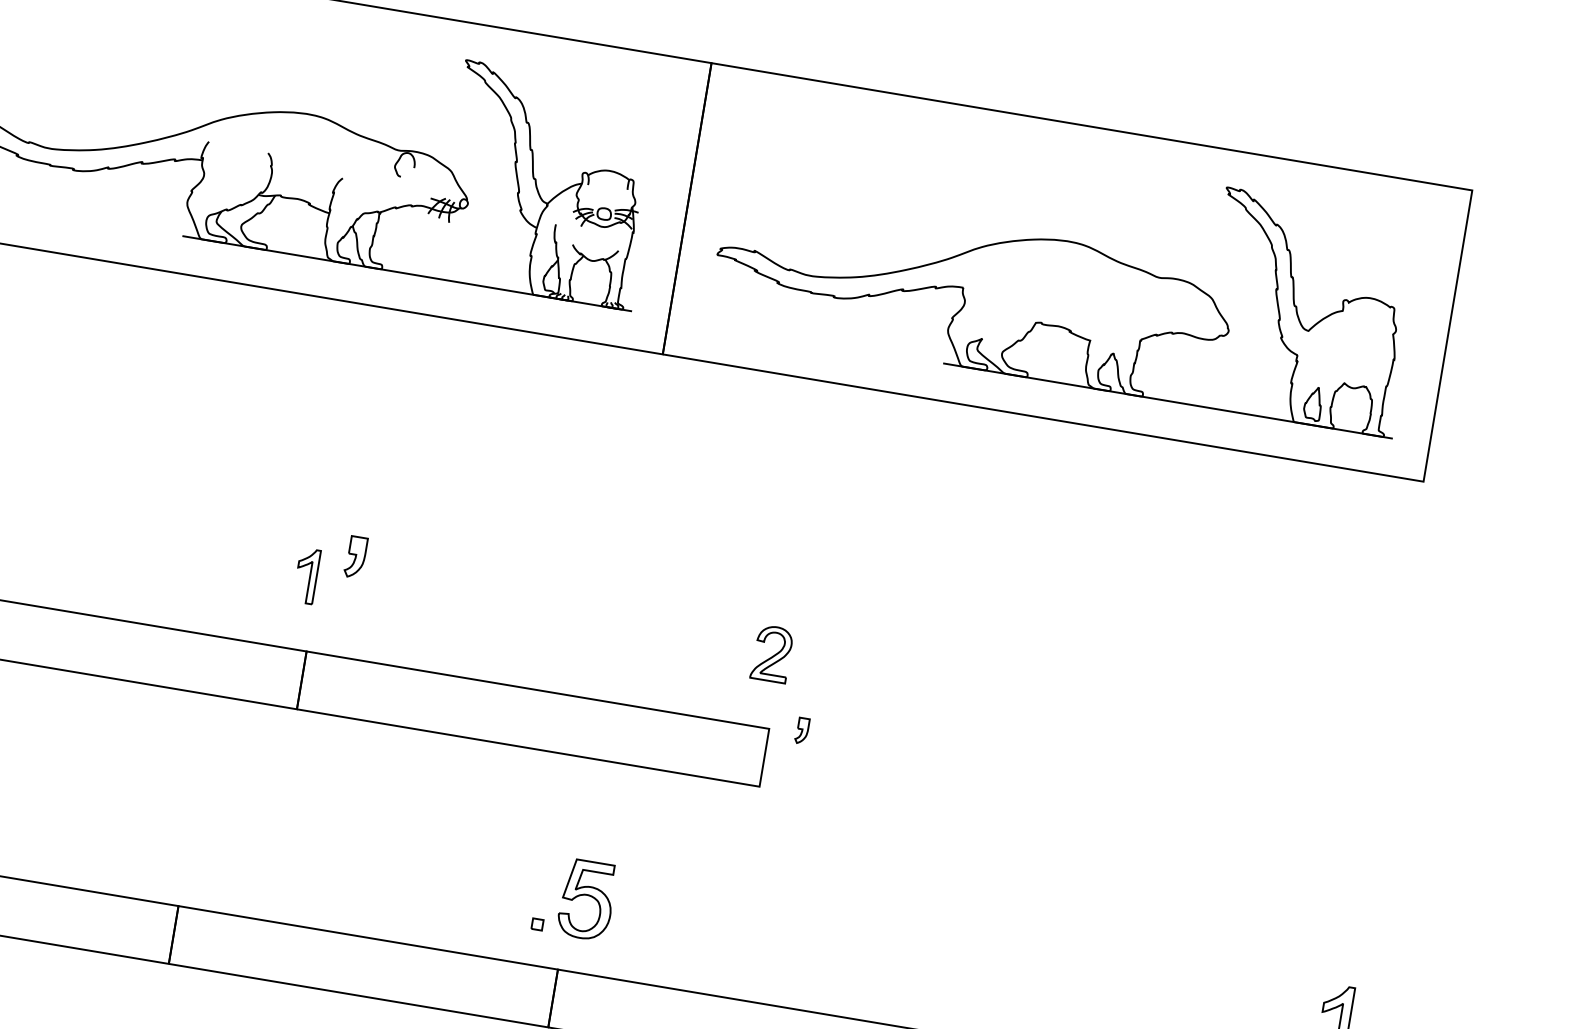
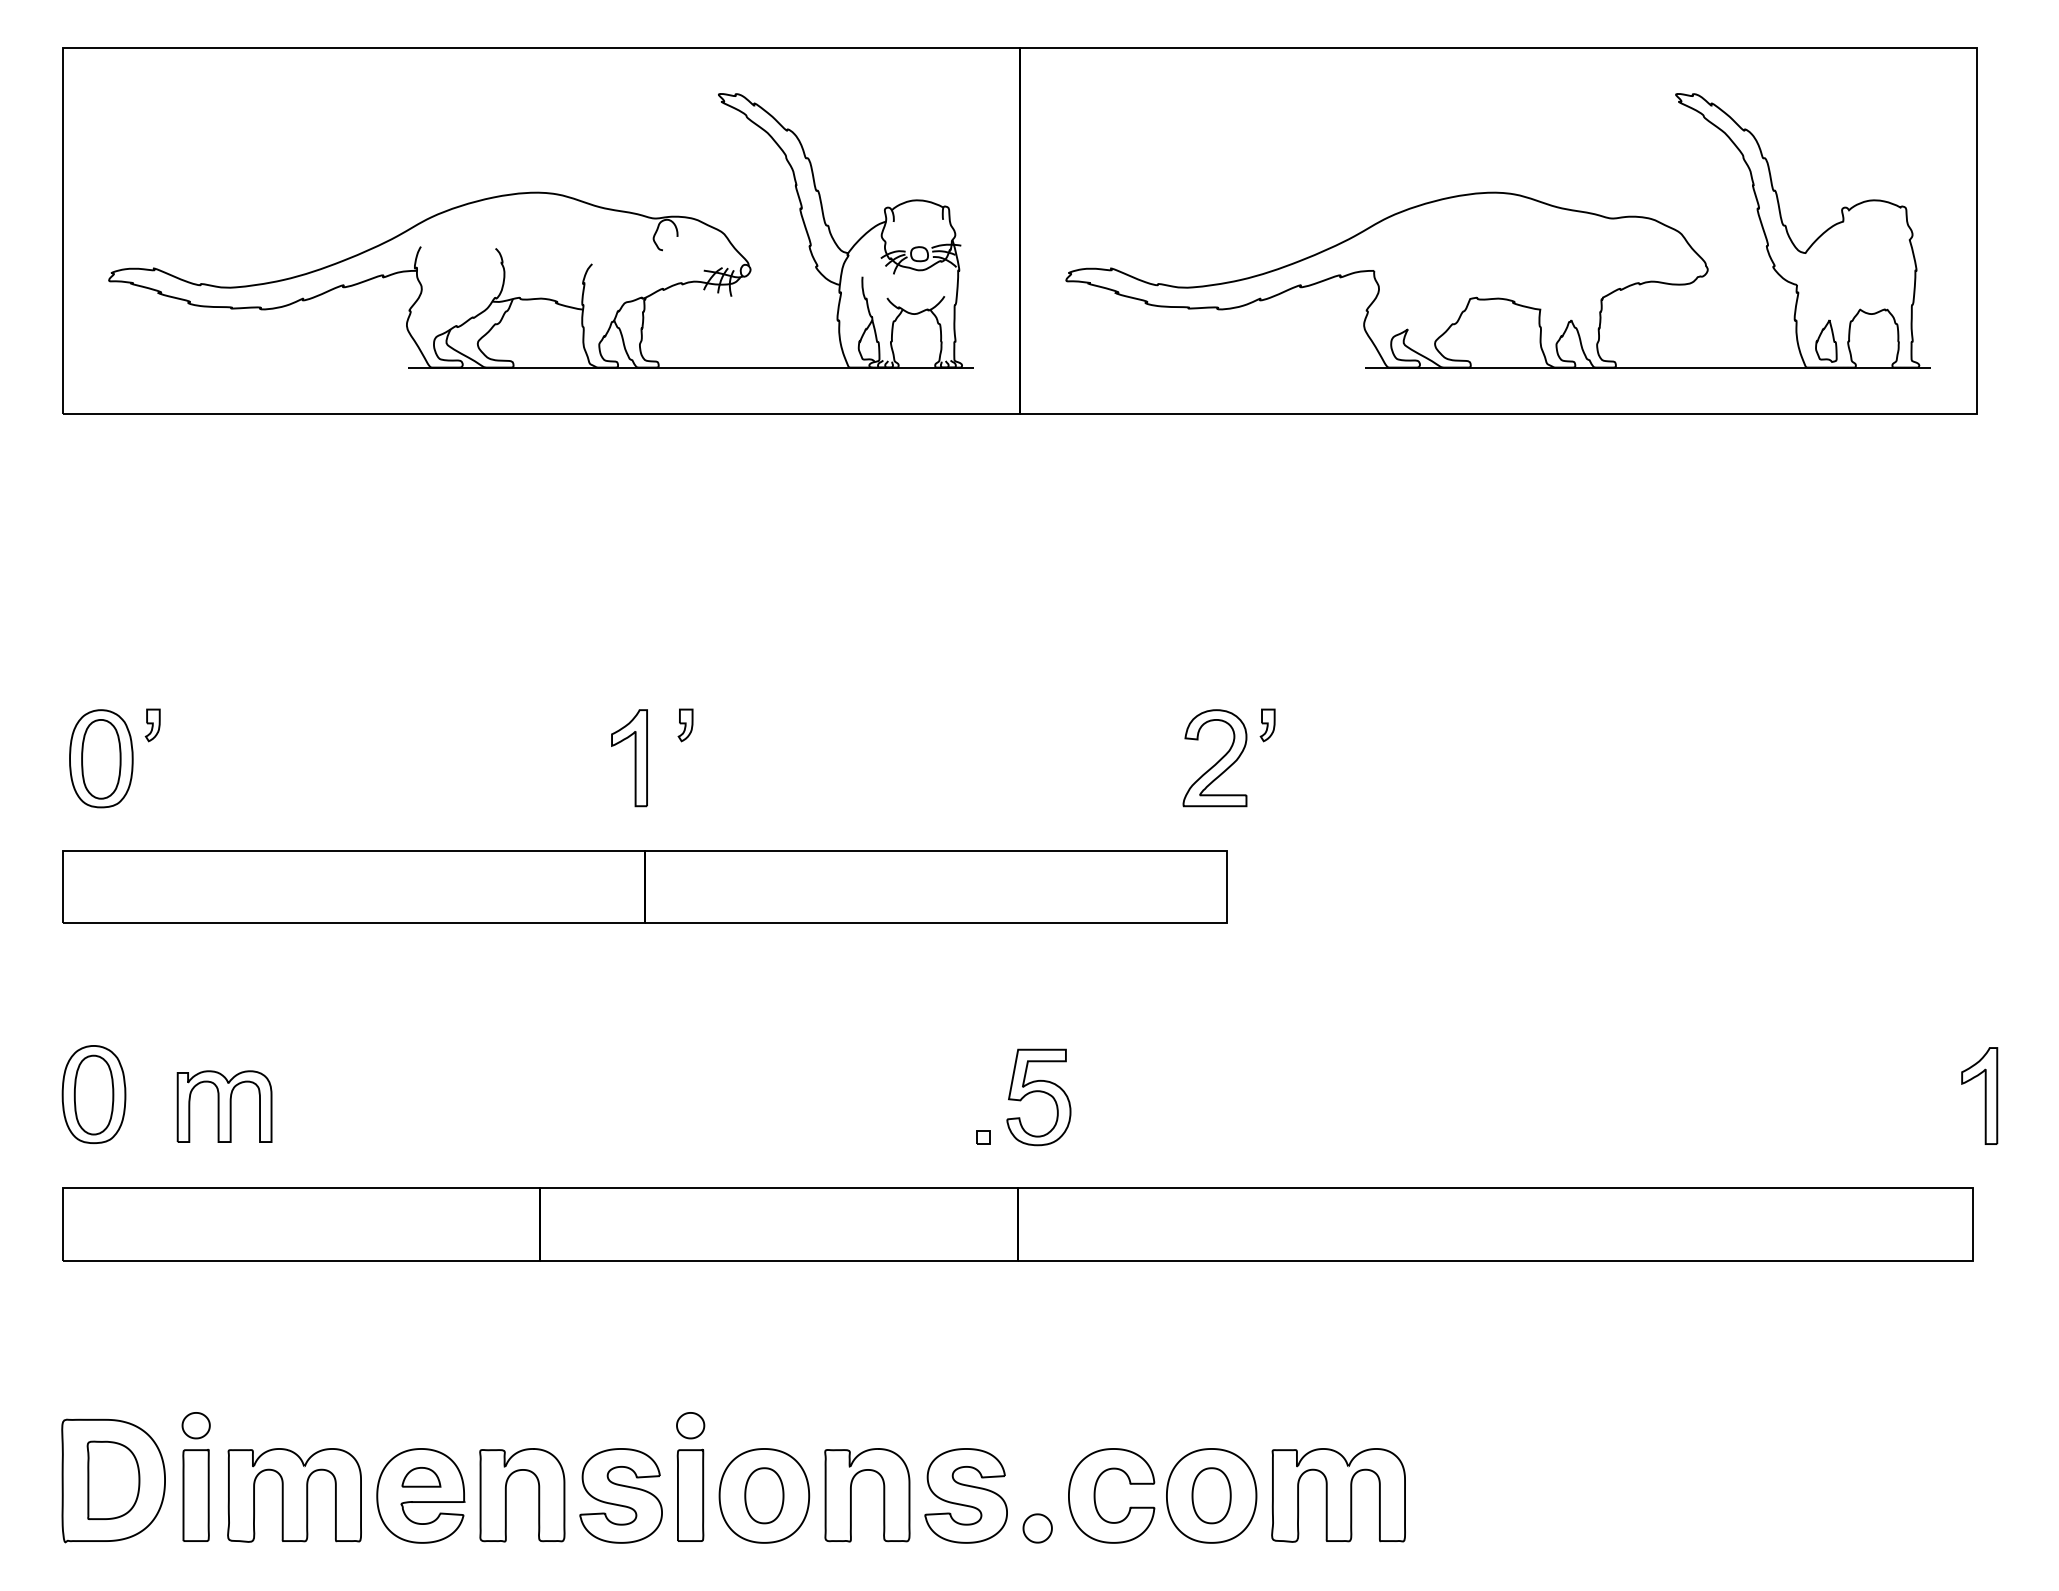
part: (355, 557) -> (685, 725), size x0.62
part: (306, 576) -> (629, 758), size x1.43
part: (771, 654) -> (1214, 758), size x1.43
part: (802, 731) -> (1267, 725), moved

